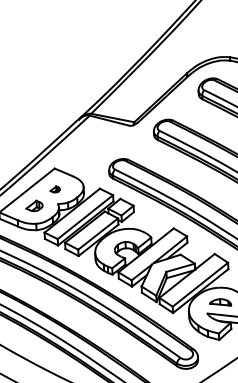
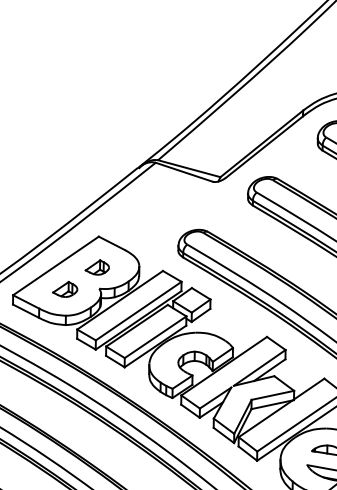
part: (55, 189) -> (97, 267), size x1.67

